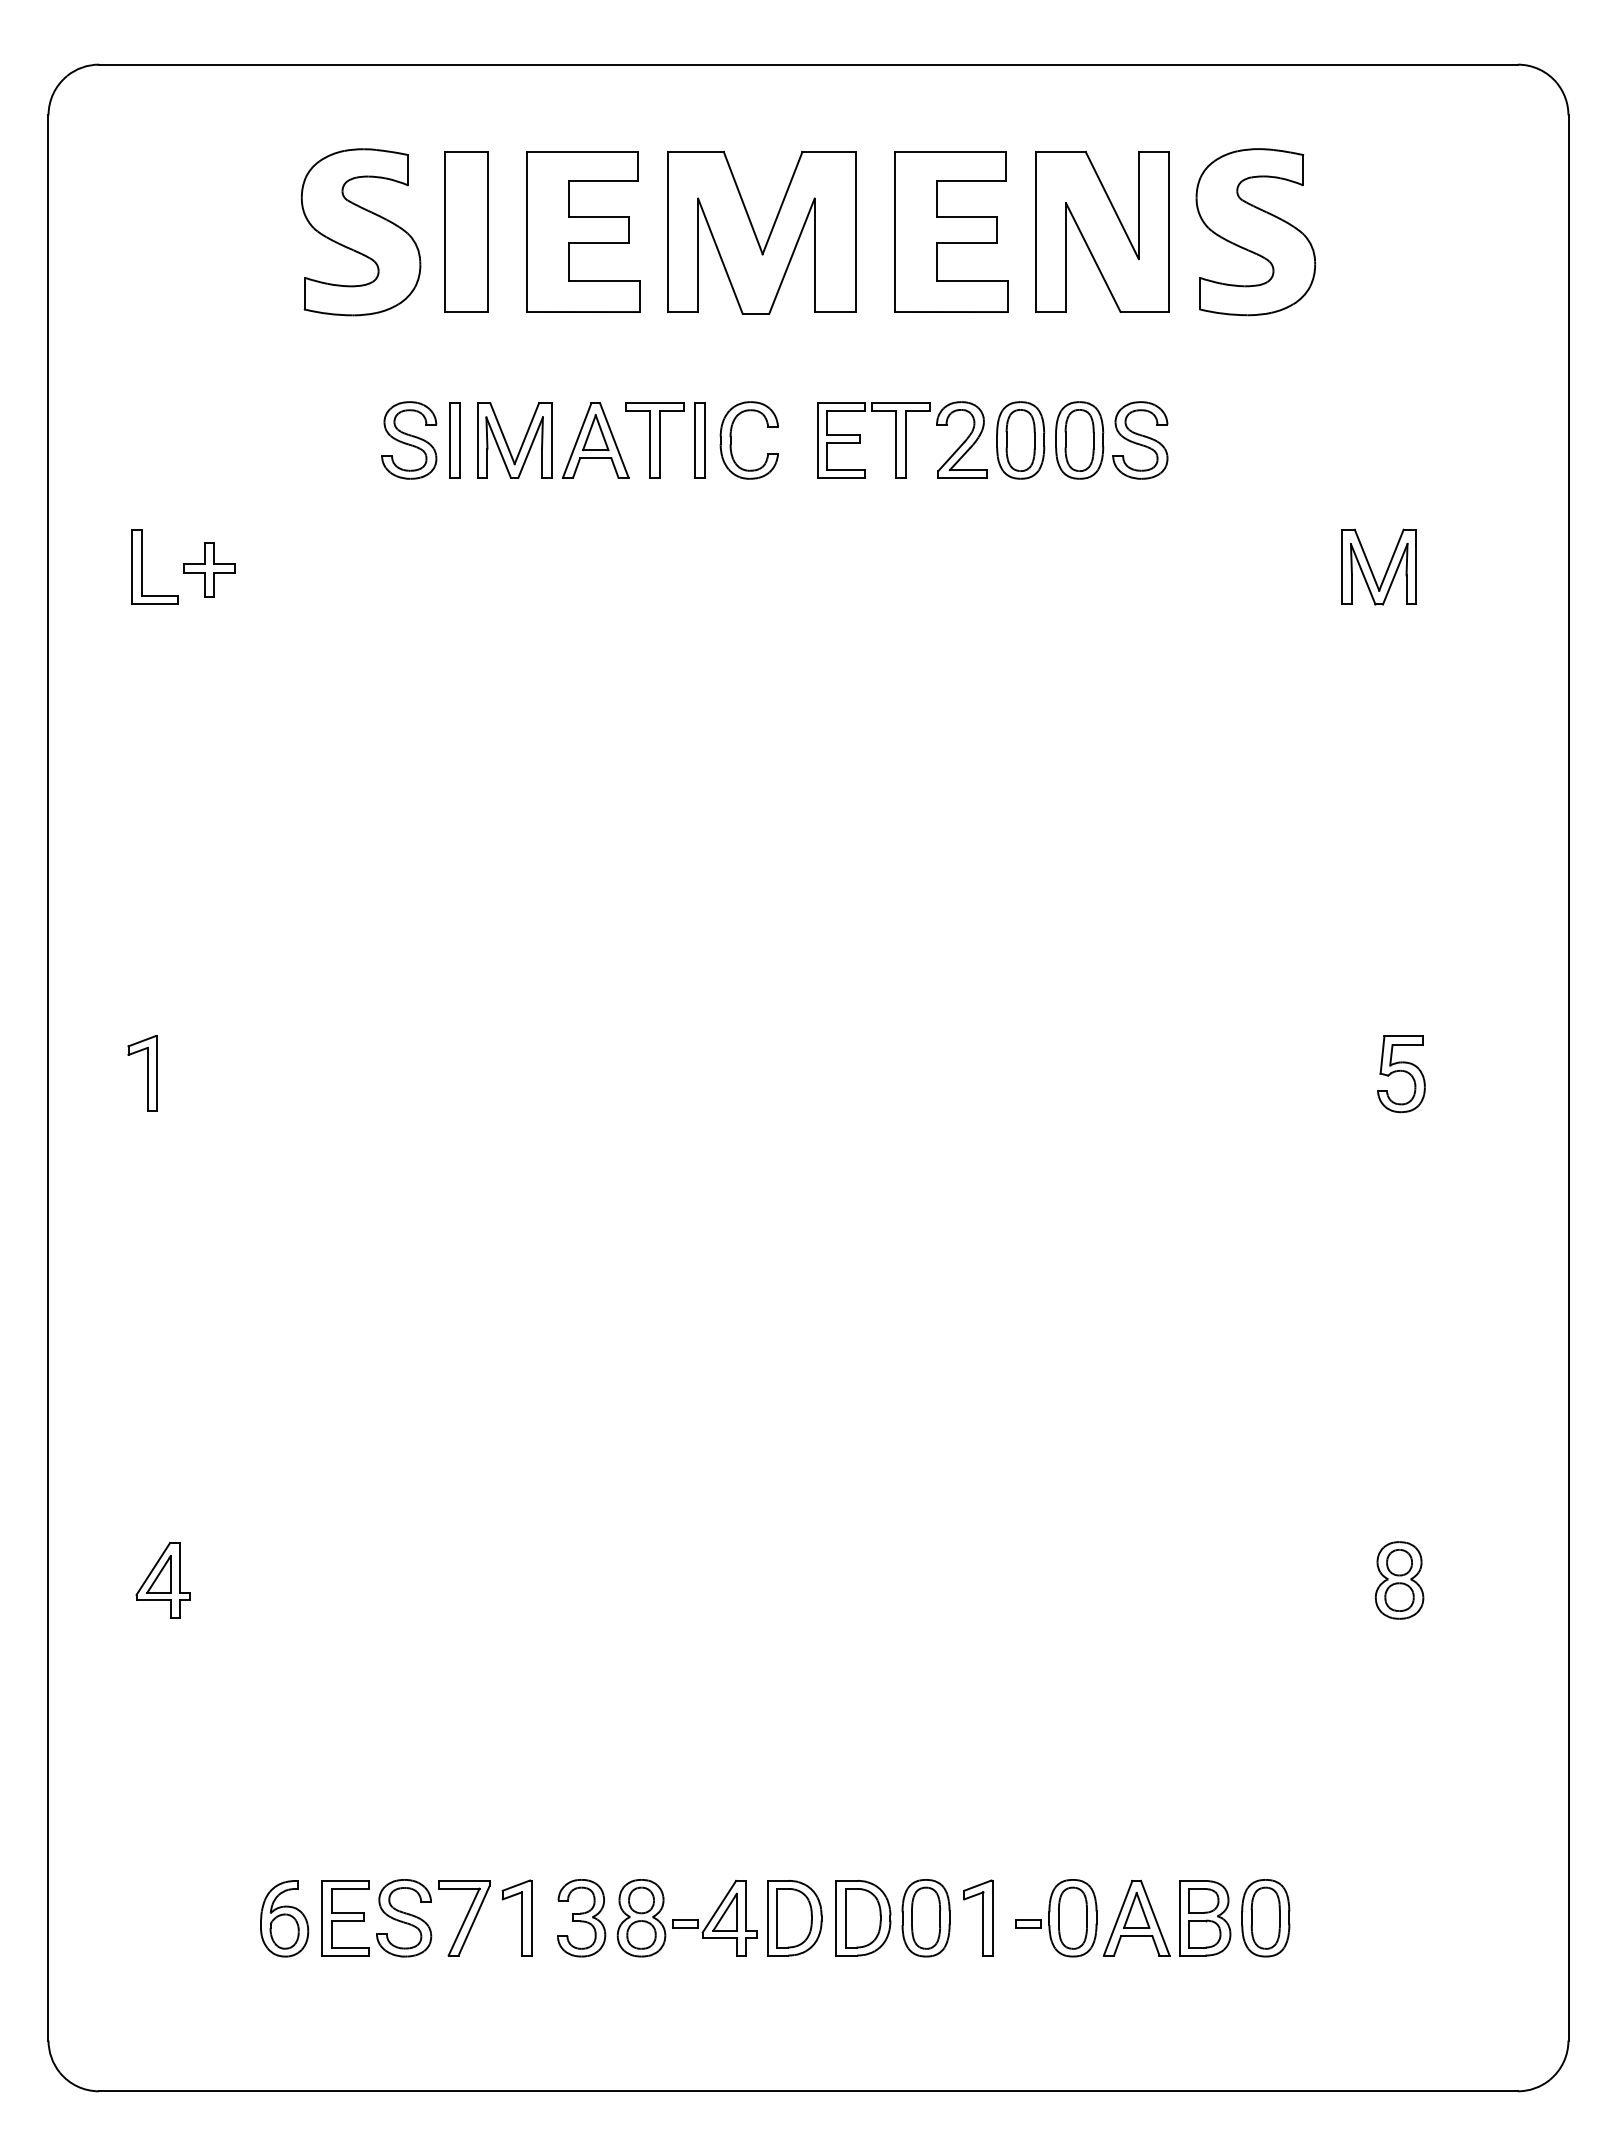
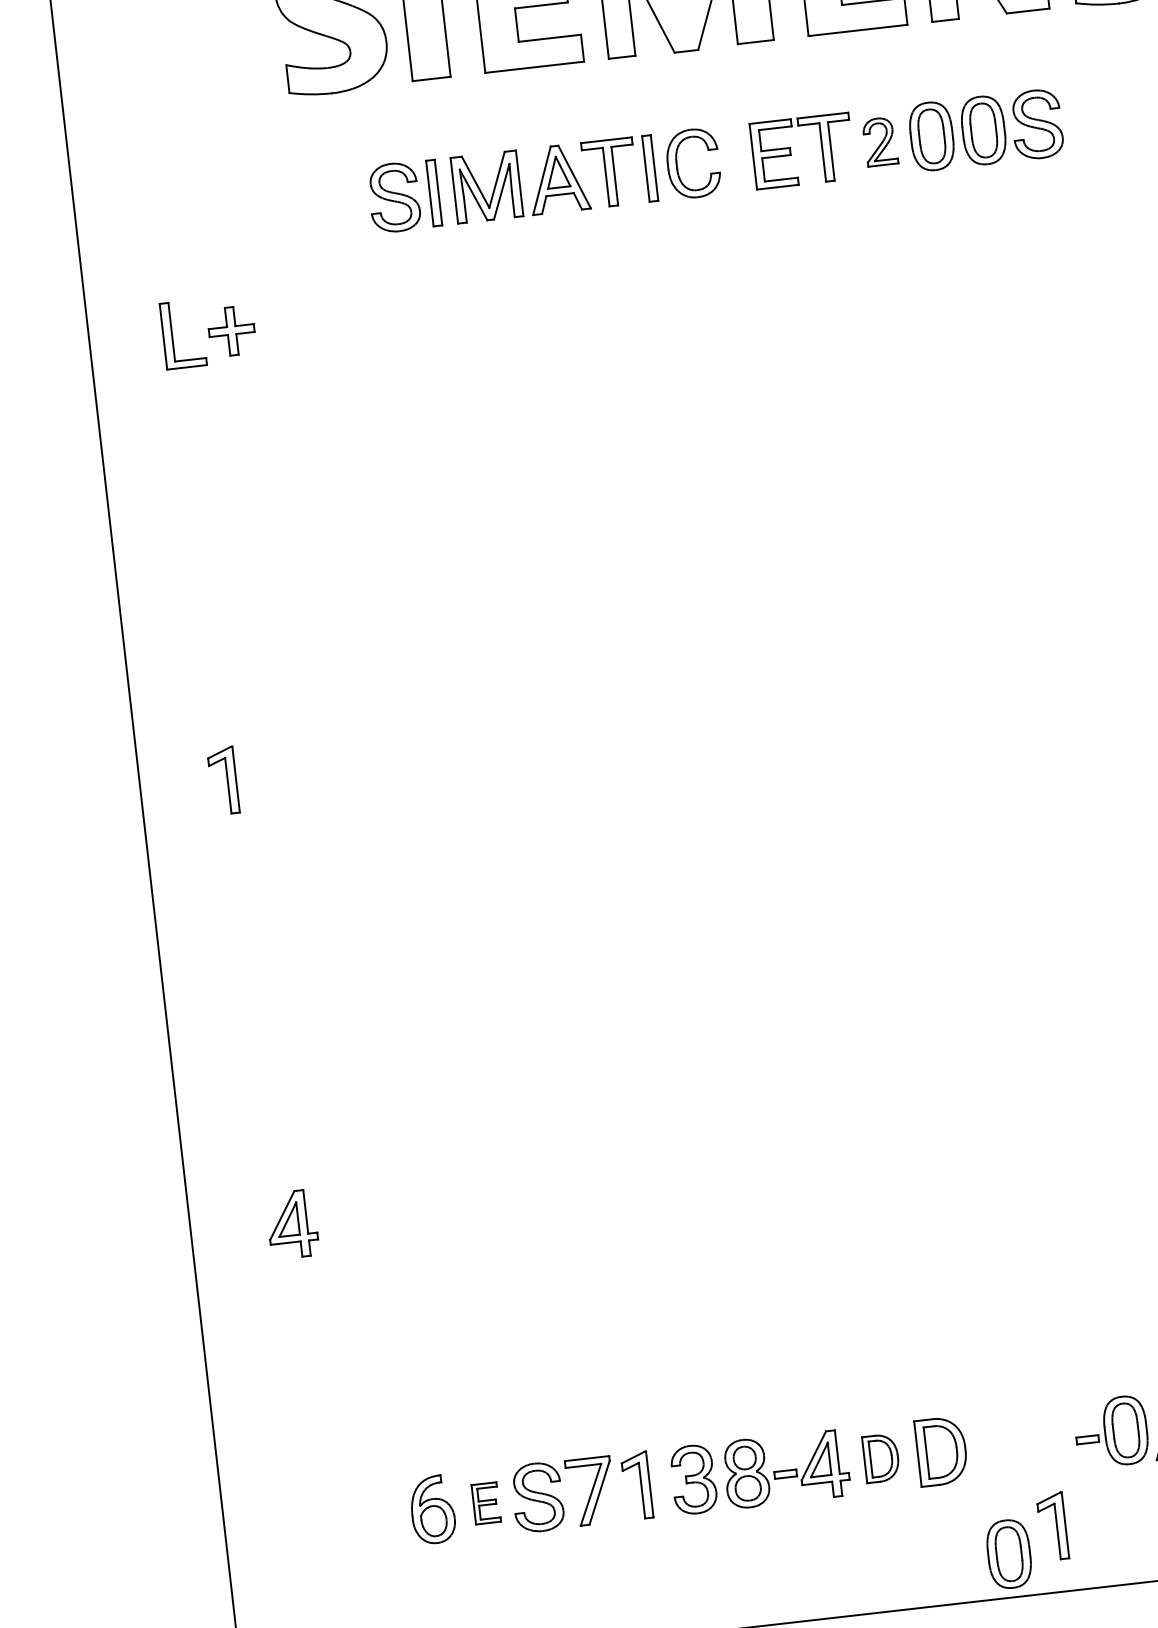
part: (961, 439) -> (879, 141), size x0.7
part: (978, 1917) -> (1052, 1526), moved
part: (345, 1918) -> (486, 1503), size x0.6
part: (794, 1918) -> (881, 1458), size x0.7
part: (925, 1918) -> (1008, 1554), moved

